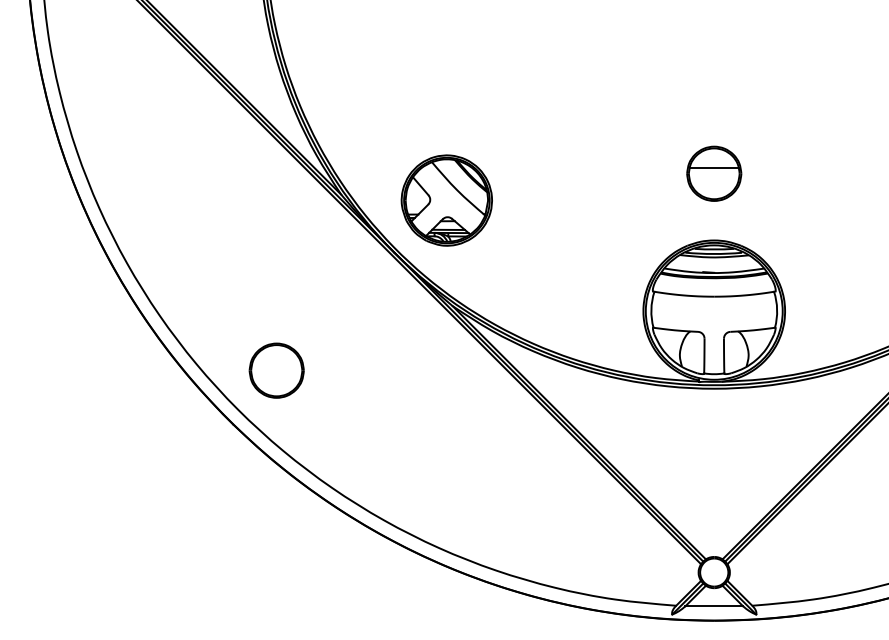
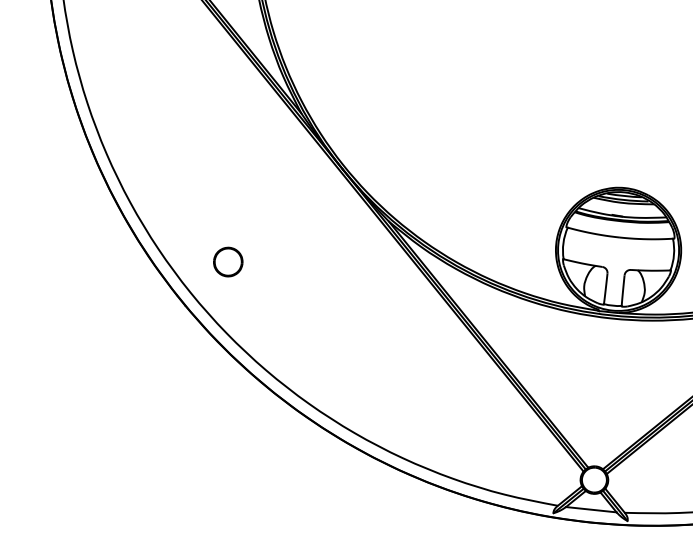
part: (714, 173) -> (631, 129), removed
part: (446, 200) -> (393, 128), removed
part: (276, 370) -> (228, 261), size x0.6

